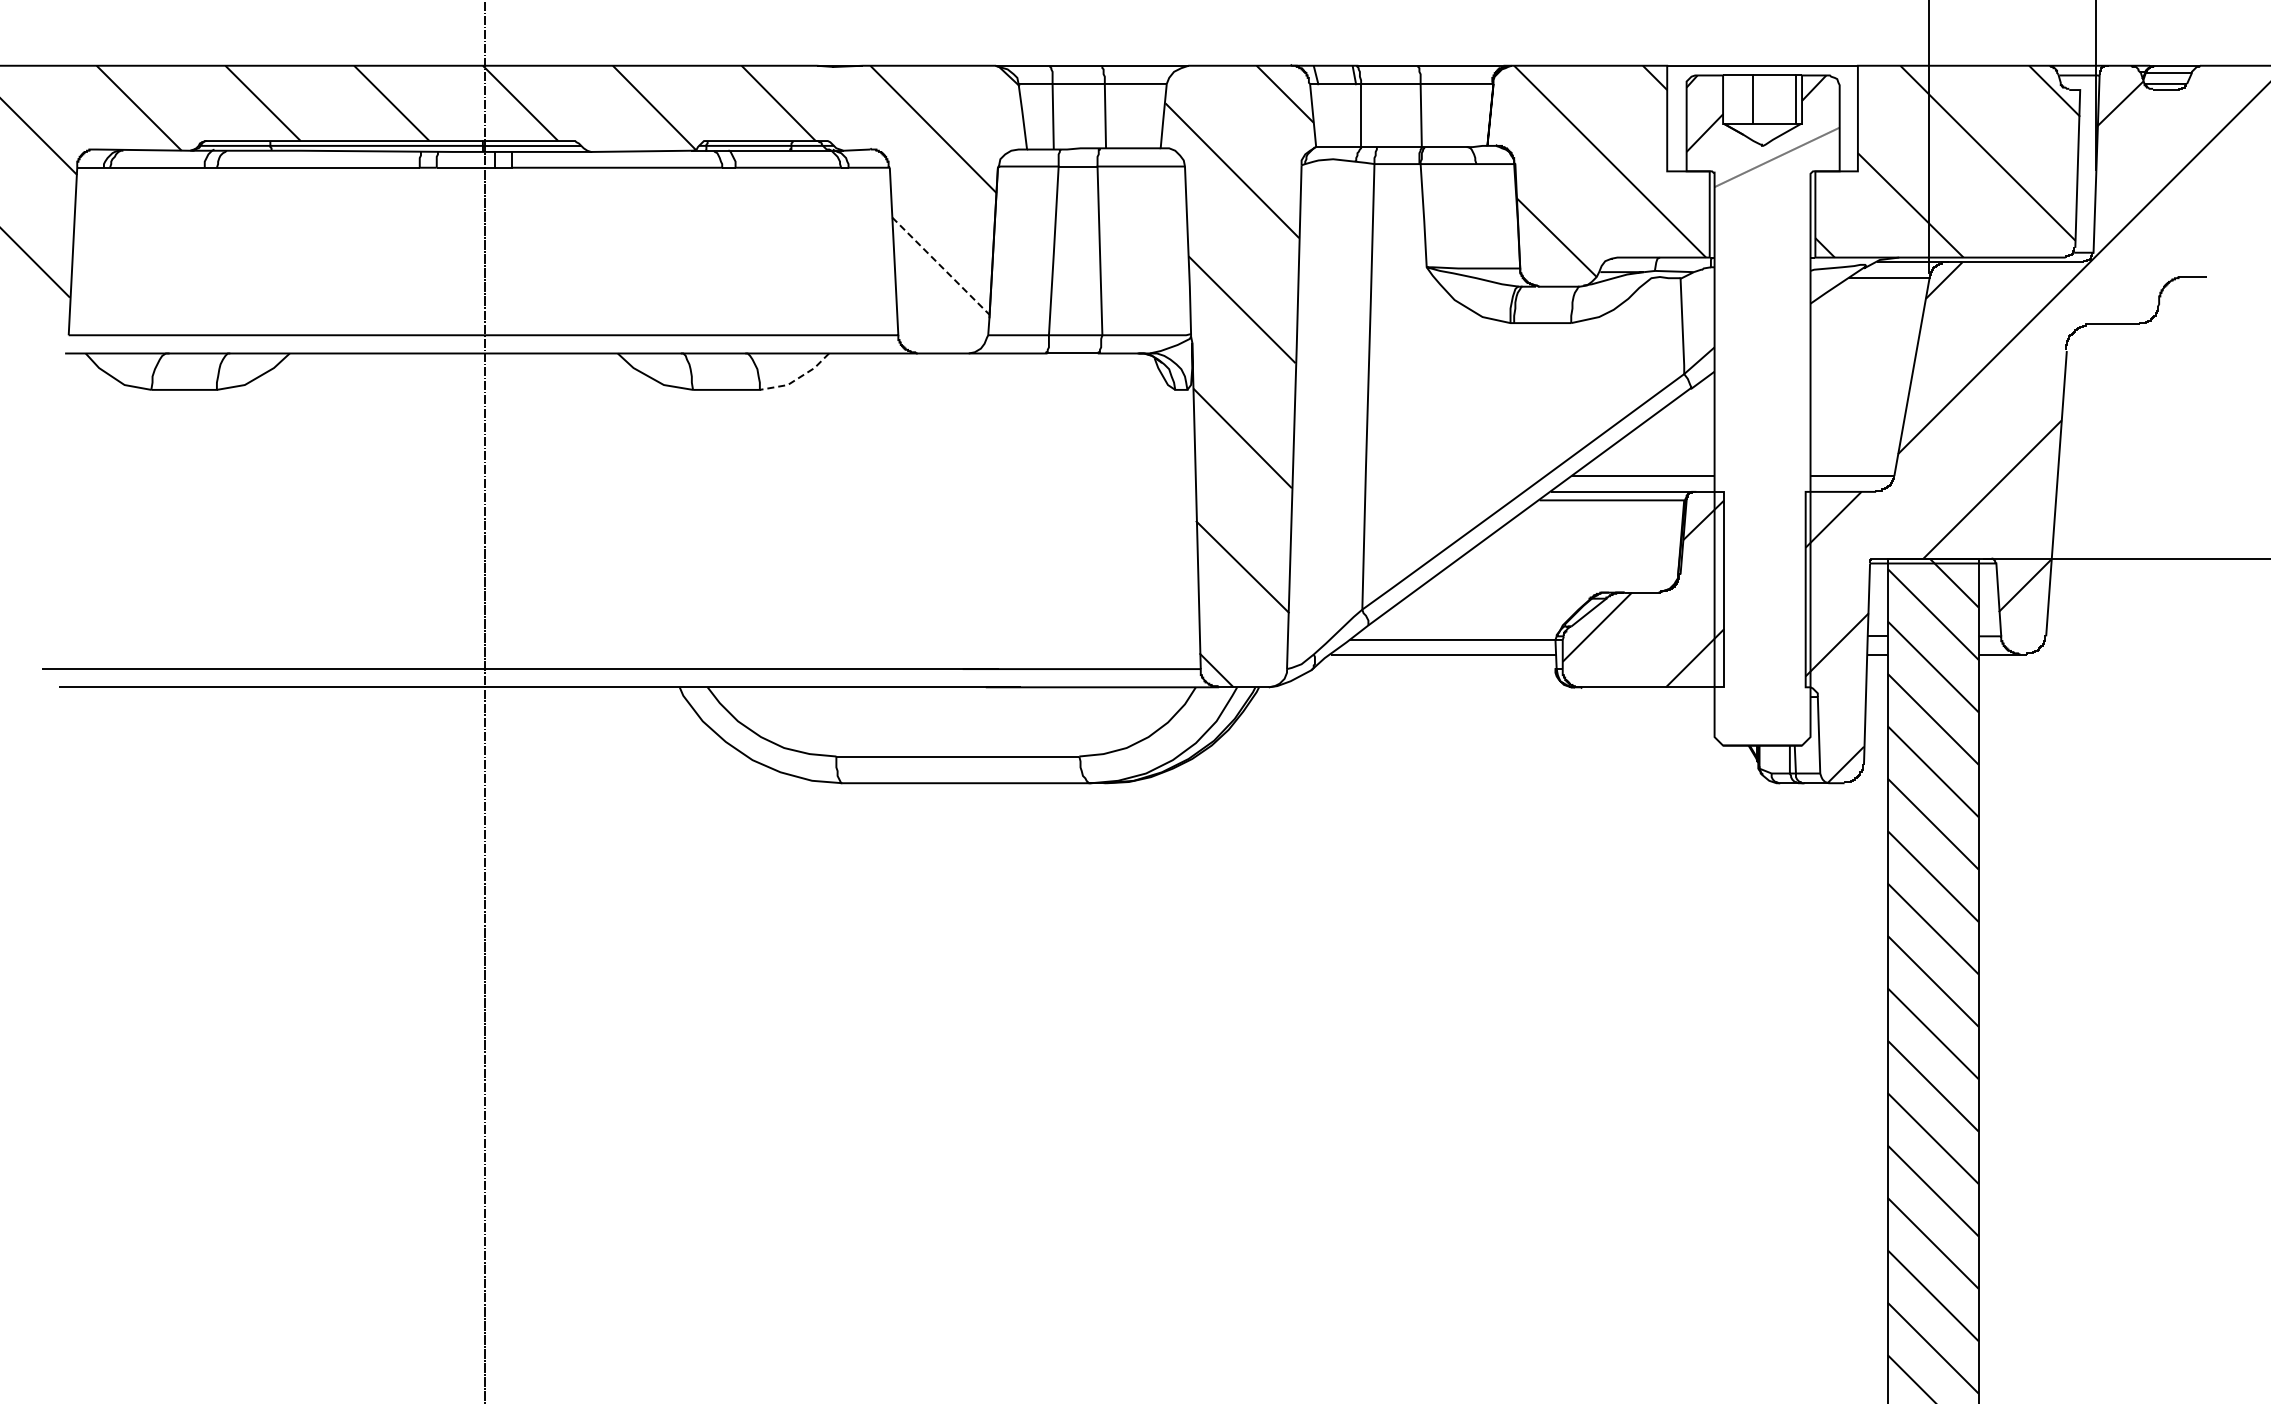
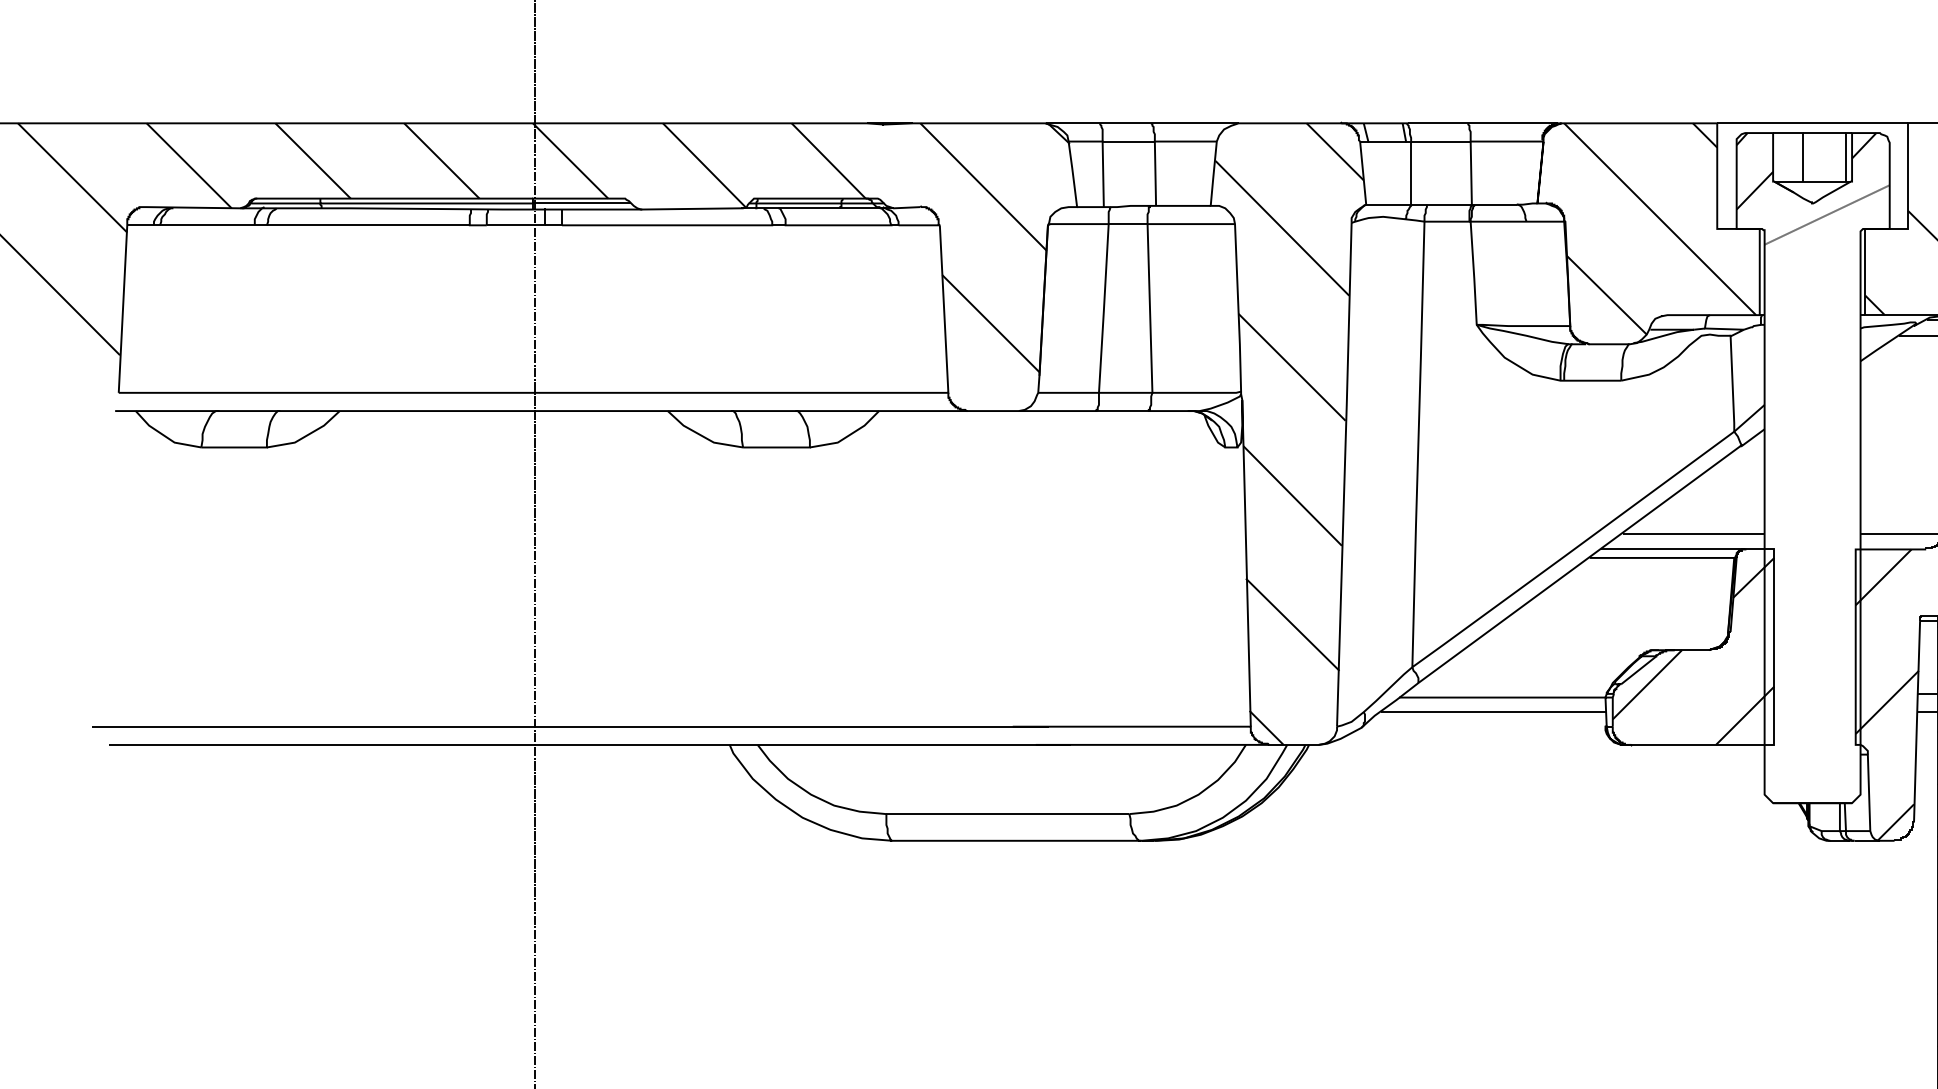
line: (940, 266) -> (990, 324), dashed -> solid
line: (797, 378) -> (847, 436), dashed -> solid

